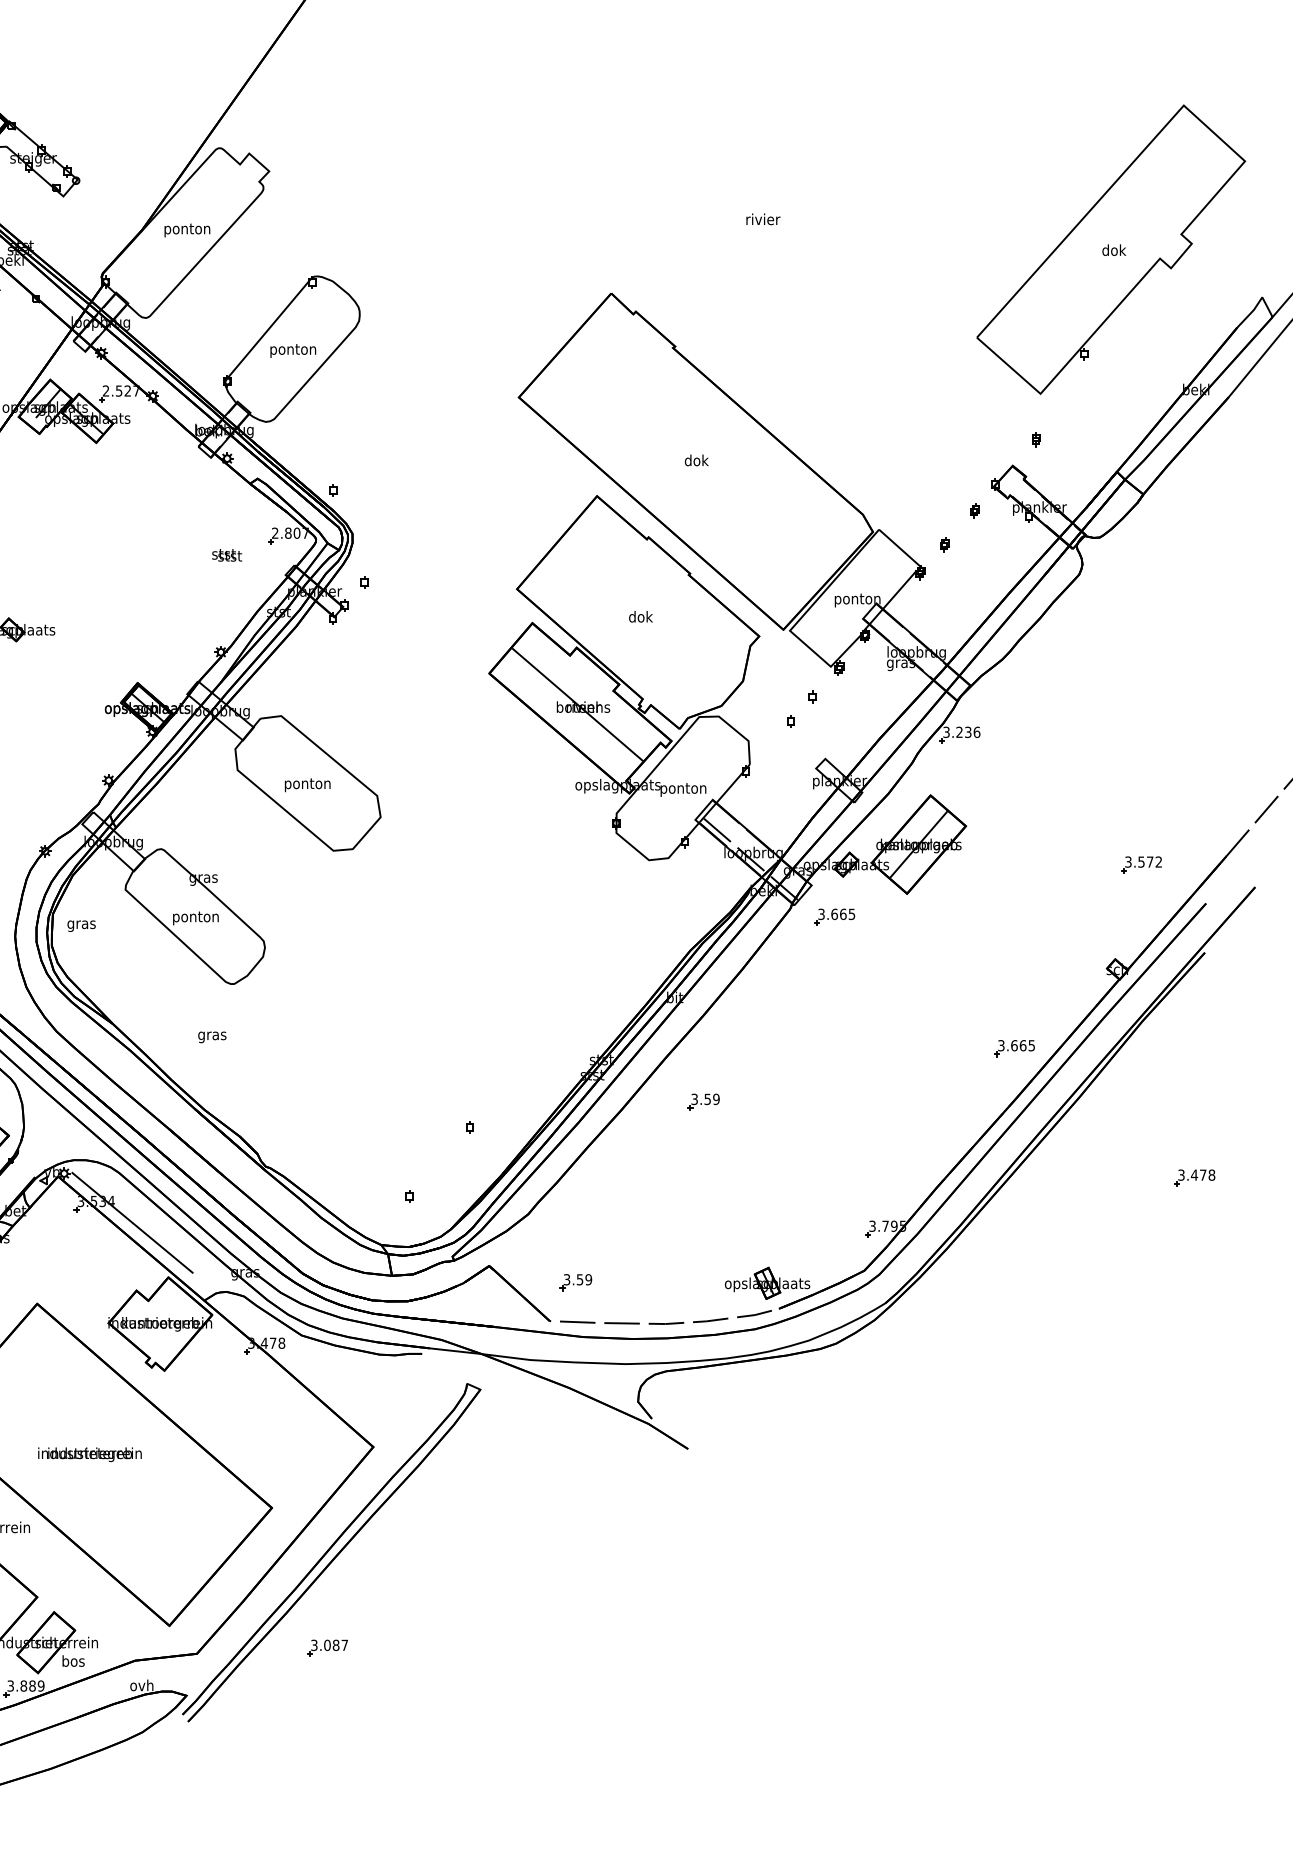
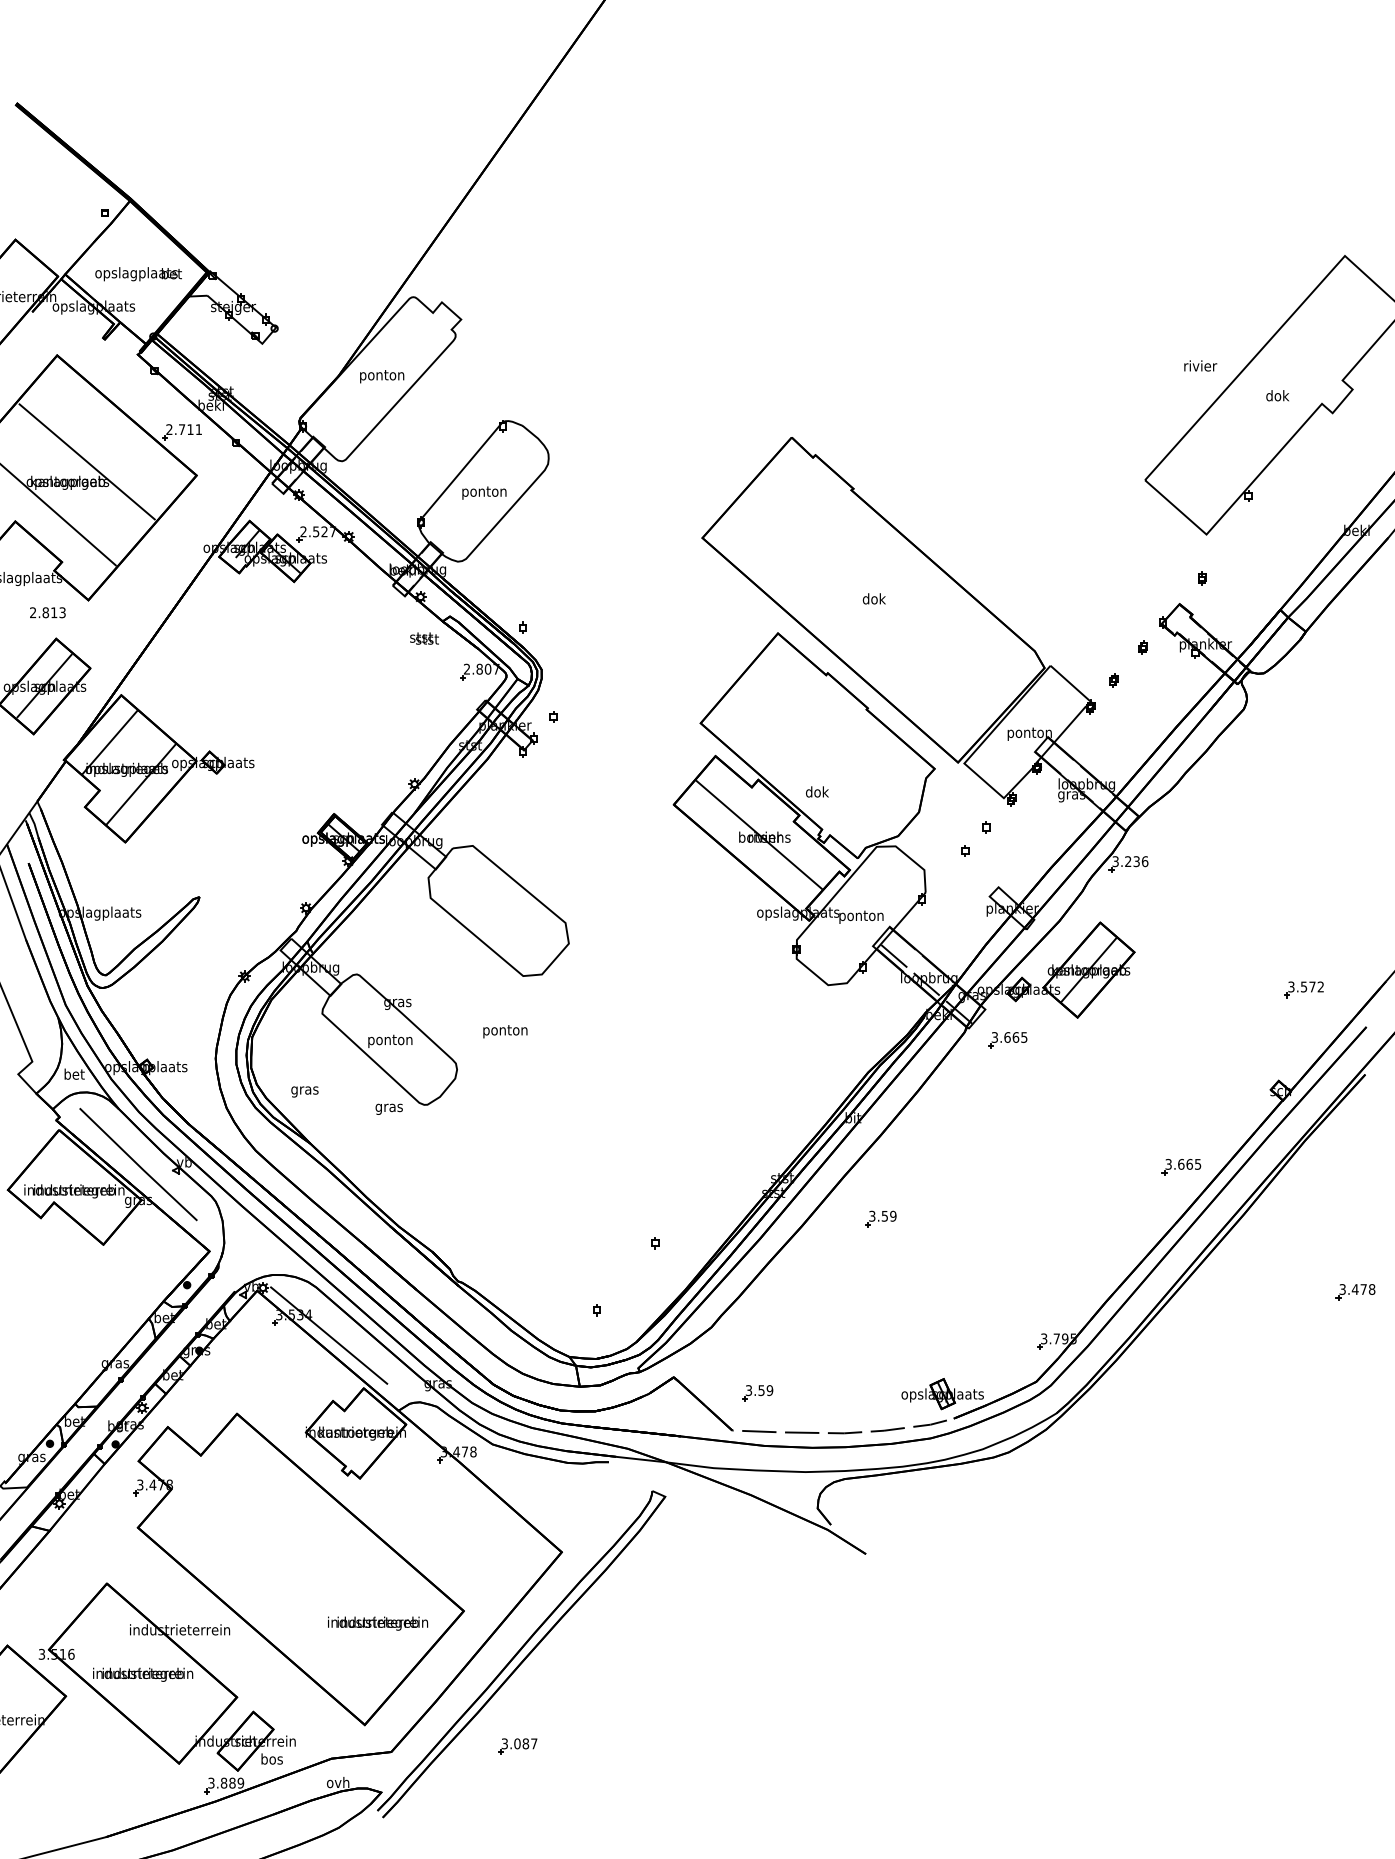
text: (763, 218) -> (1200, 365), moved
text: (227, 555) -> (424, 638), moved
text: (641, 616) -> (817, 791), moved
text: (307, 784) -> (505, 1031), moved
text: (81, 925) -> (304, 1091), moved
text: (211, 1036) -> (388, 1108), moved
text: (90, 1454) -> (378, 1623), moved

